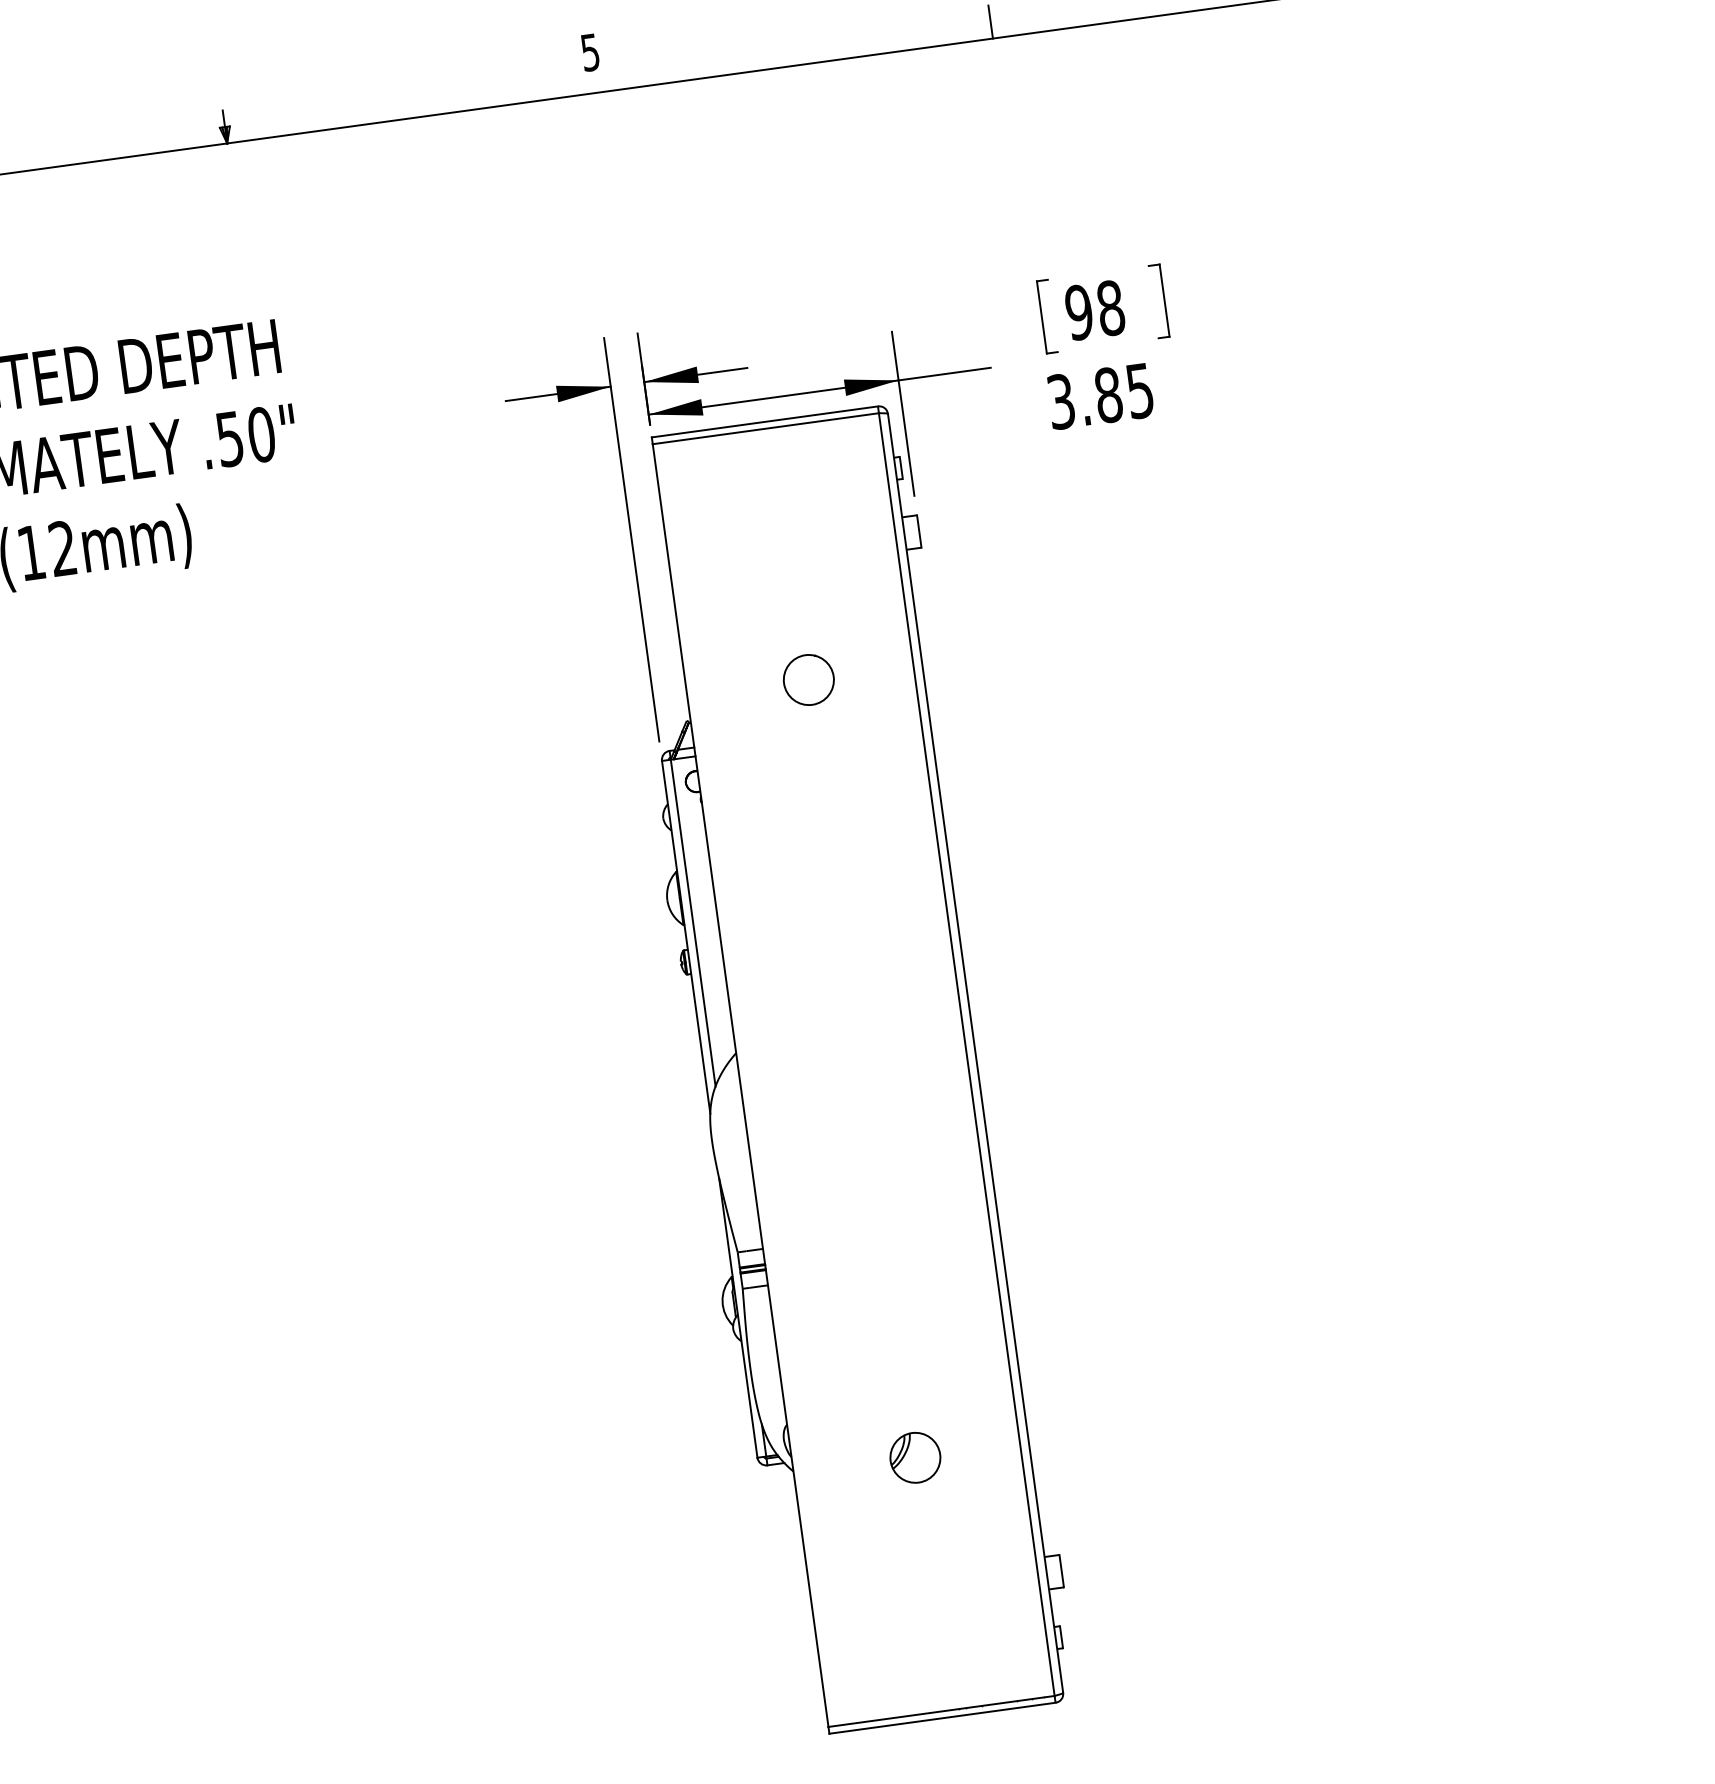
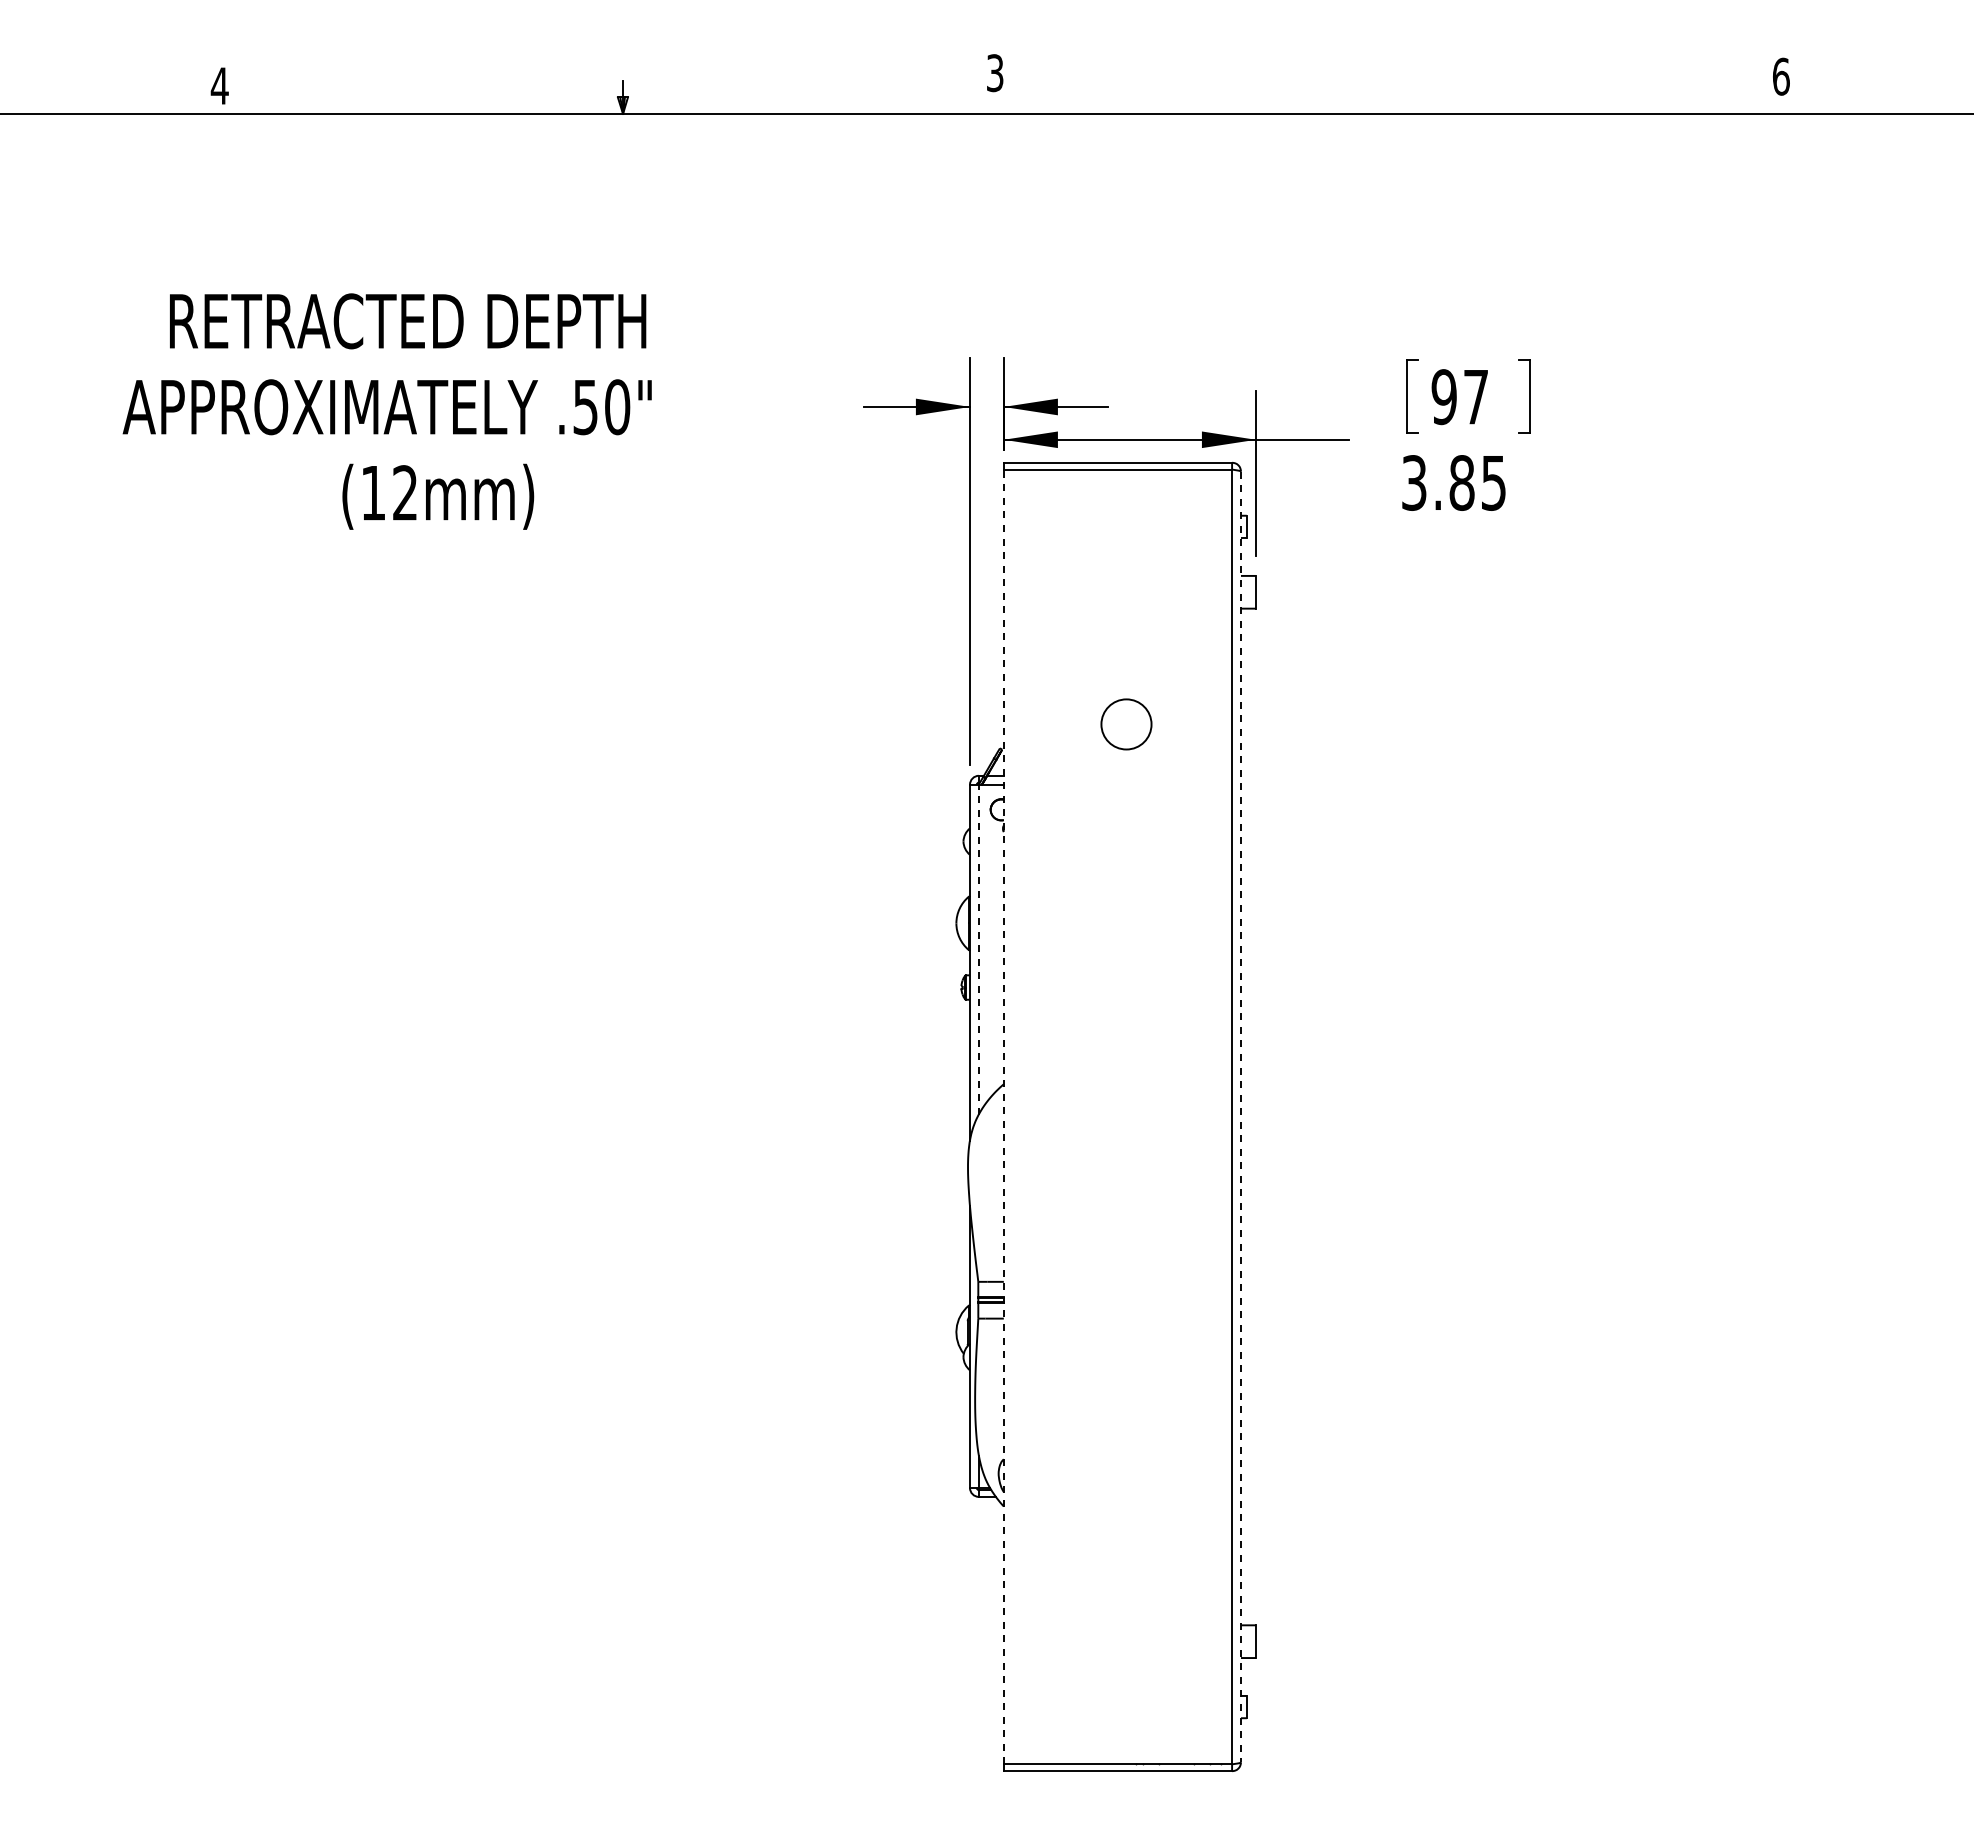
line: (990, 21) -> (1395, 96), removed
text: (590, 51) -> (995, 72), 5 -> 3
text: (1110, 308) -> (1475, 397), 98 -> 97
line: (692, 923) -> (978, 949), solid -> dashed
line: (975, 1053) -> (1240, 1117), solid -> dashed
line: (740, 1085) -> (1003, 1116), solid -> dashed
part: (915, 1457) -> (1126, 1509), removed

